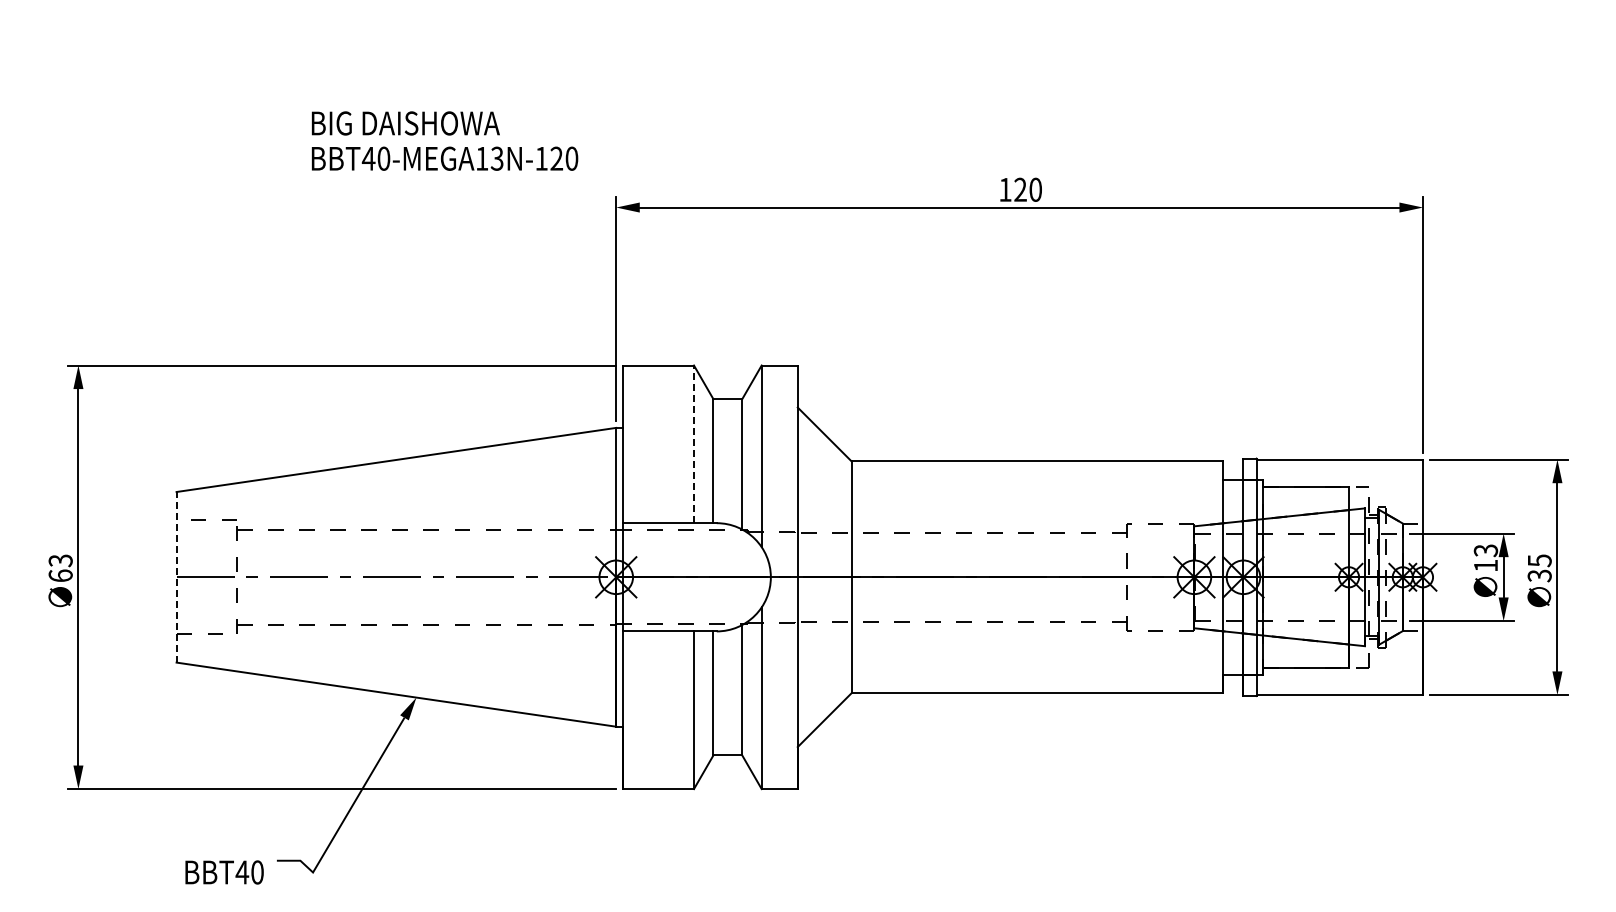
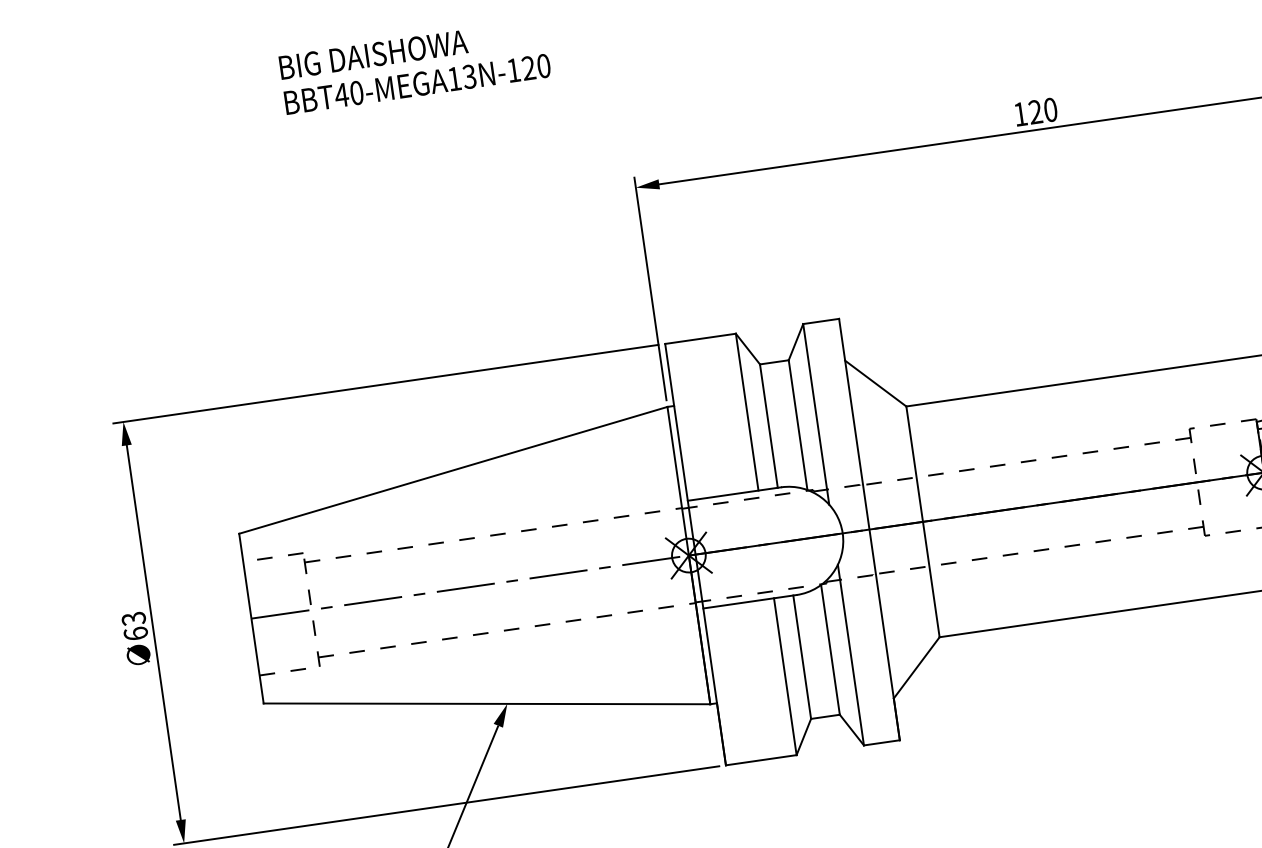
text: (444, 140) -> (414, 66), moved
line: (694, 444) -> (747, 412), dashed -> solid
line: (176, 576) -> (251, 617), dashed -> solid

